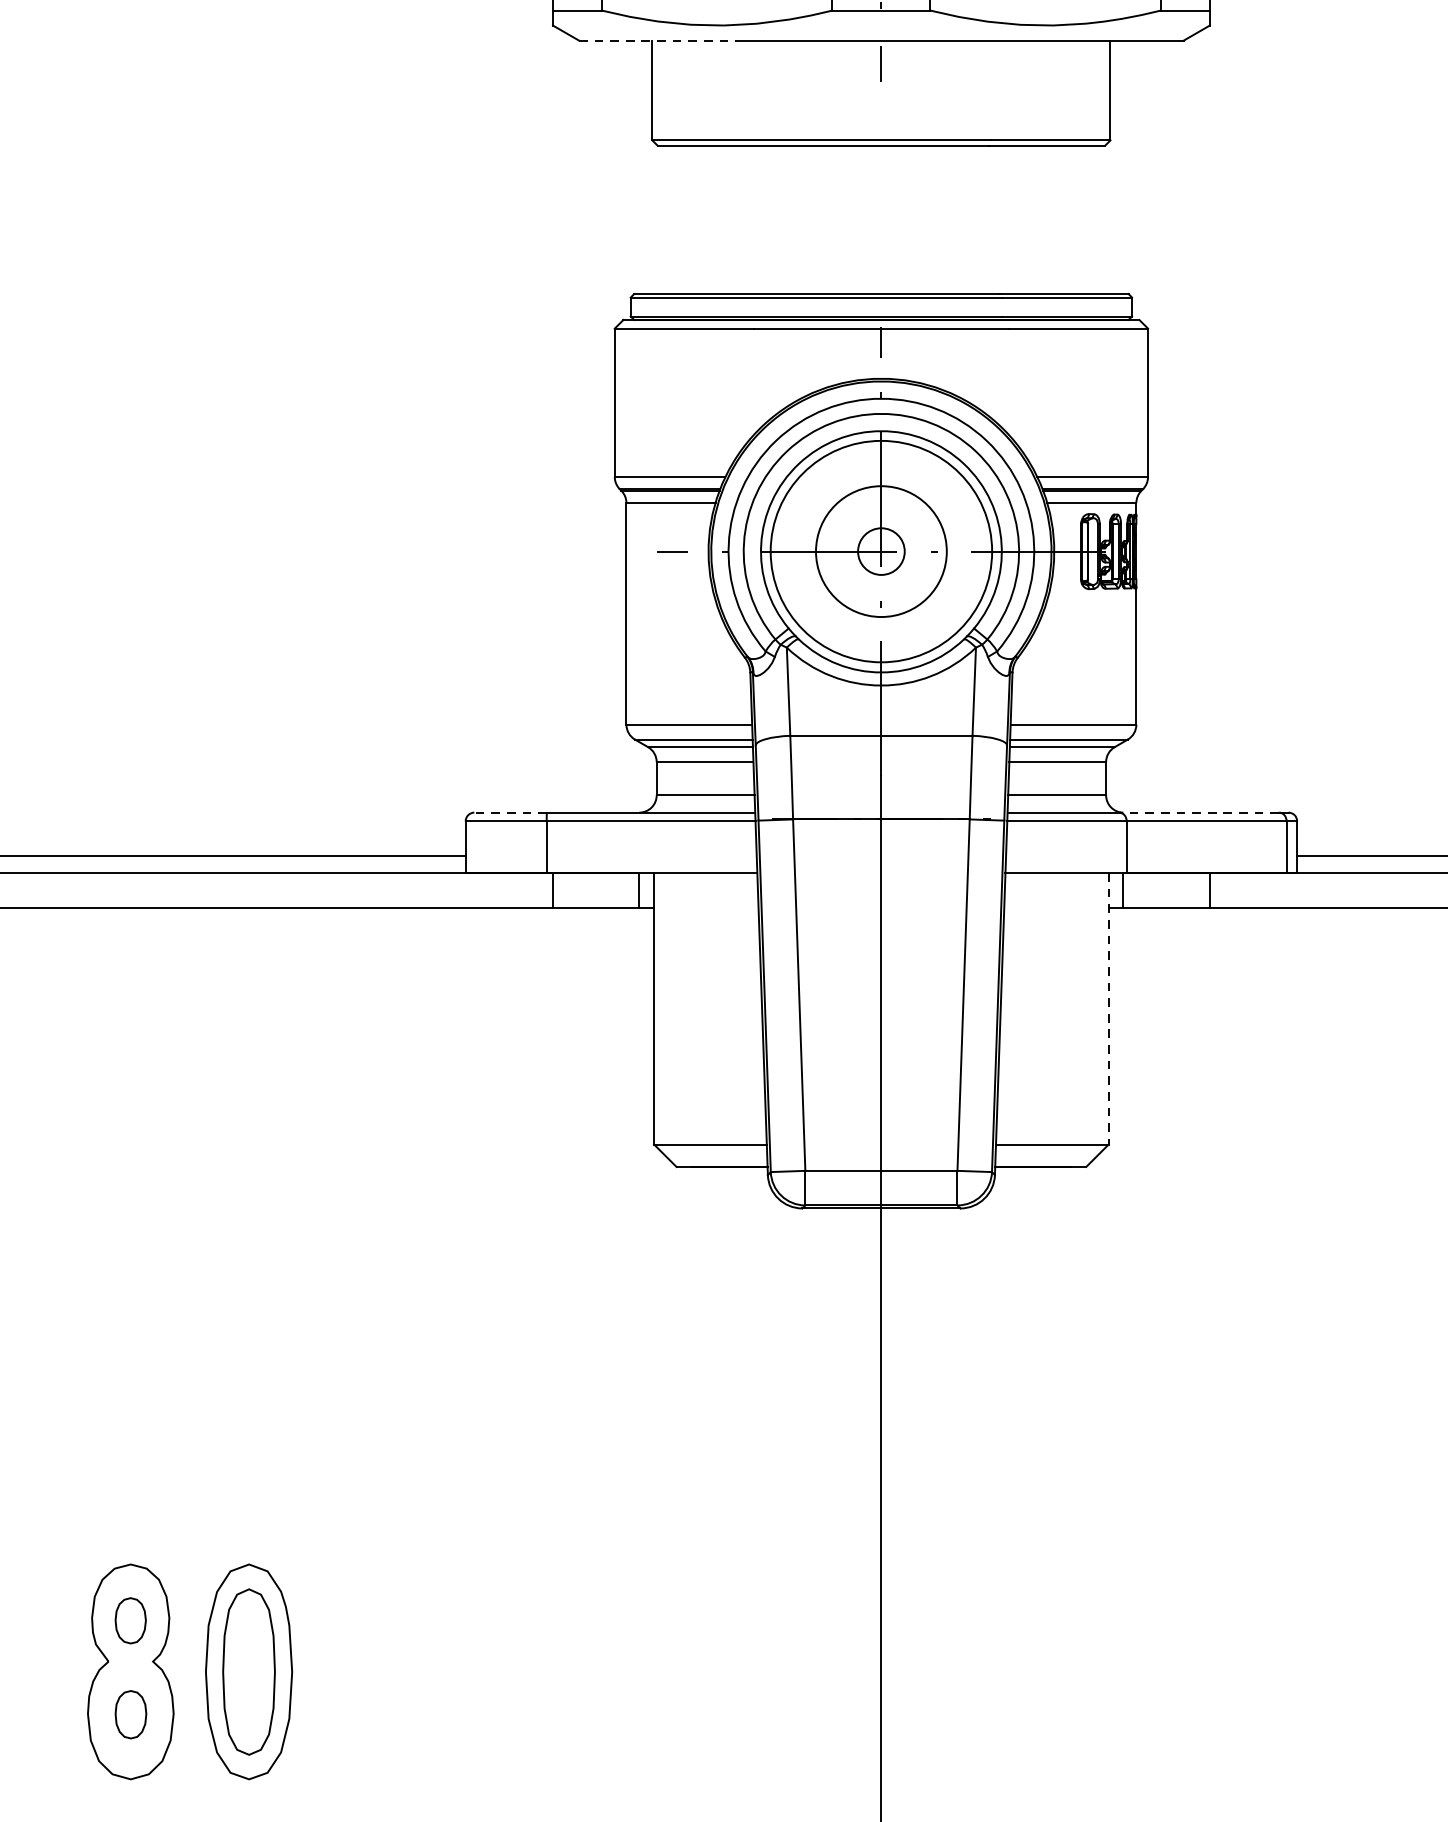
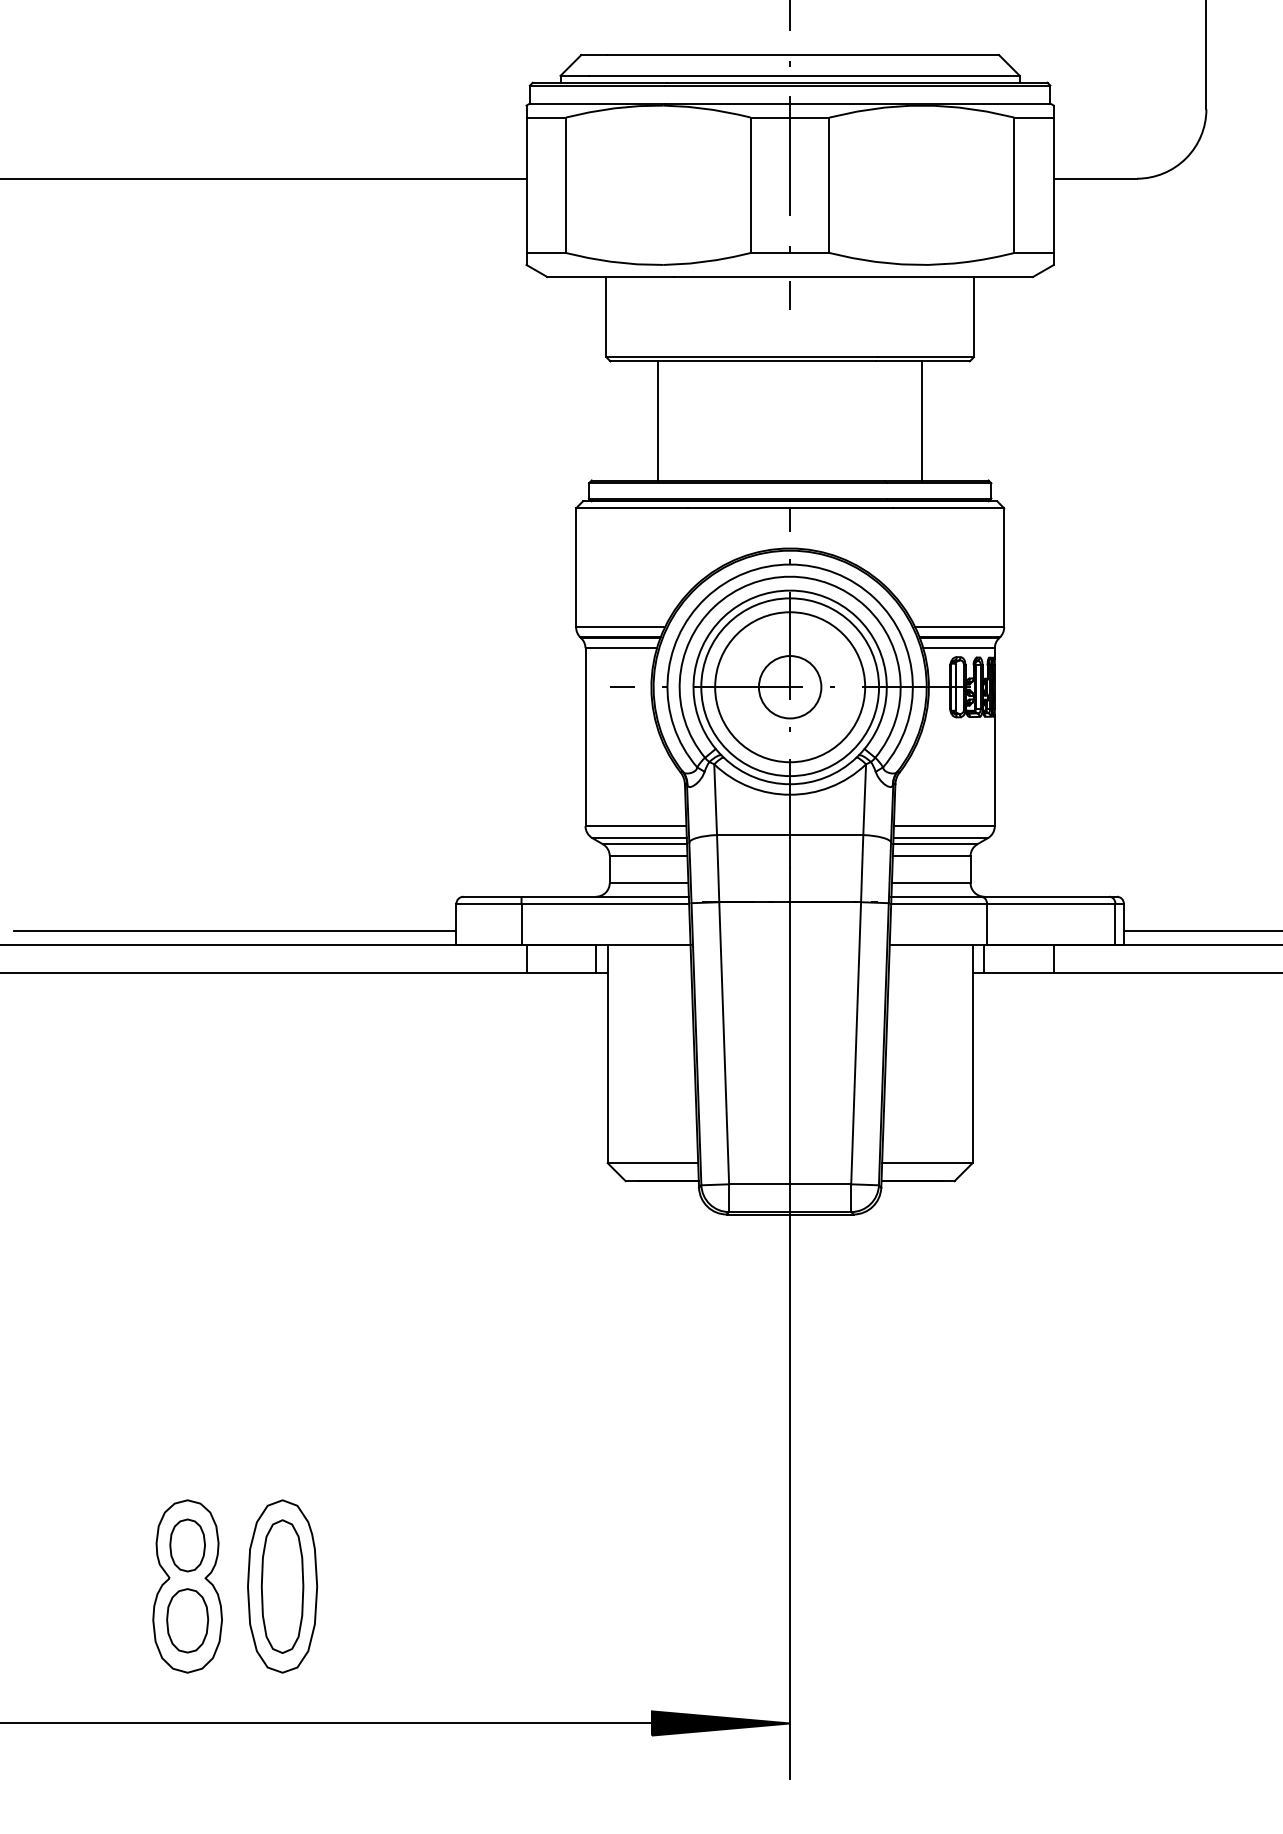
line: (658, 41) -> (611, 277), dashed -> solid
line: (717, 219) -> (658, 420), added
line: (1045, 219) -> (921, 420), added
circle: (880, 551) -> (789, 687), size x1.67
circle: (881, 551) -> (790, 687), size x1.43
line: (510, 812) -> (492, 896), dashed -> solid
line: (1198, 812) -> (1044, 896), dashed -> solid
line: (1108, 1009) -> (972, 1054), dashed -> solid
part: (130, 1620) -> (187, 1545), size x1.43
part: (130, 1714) -> (187, 1620), size x1.67

